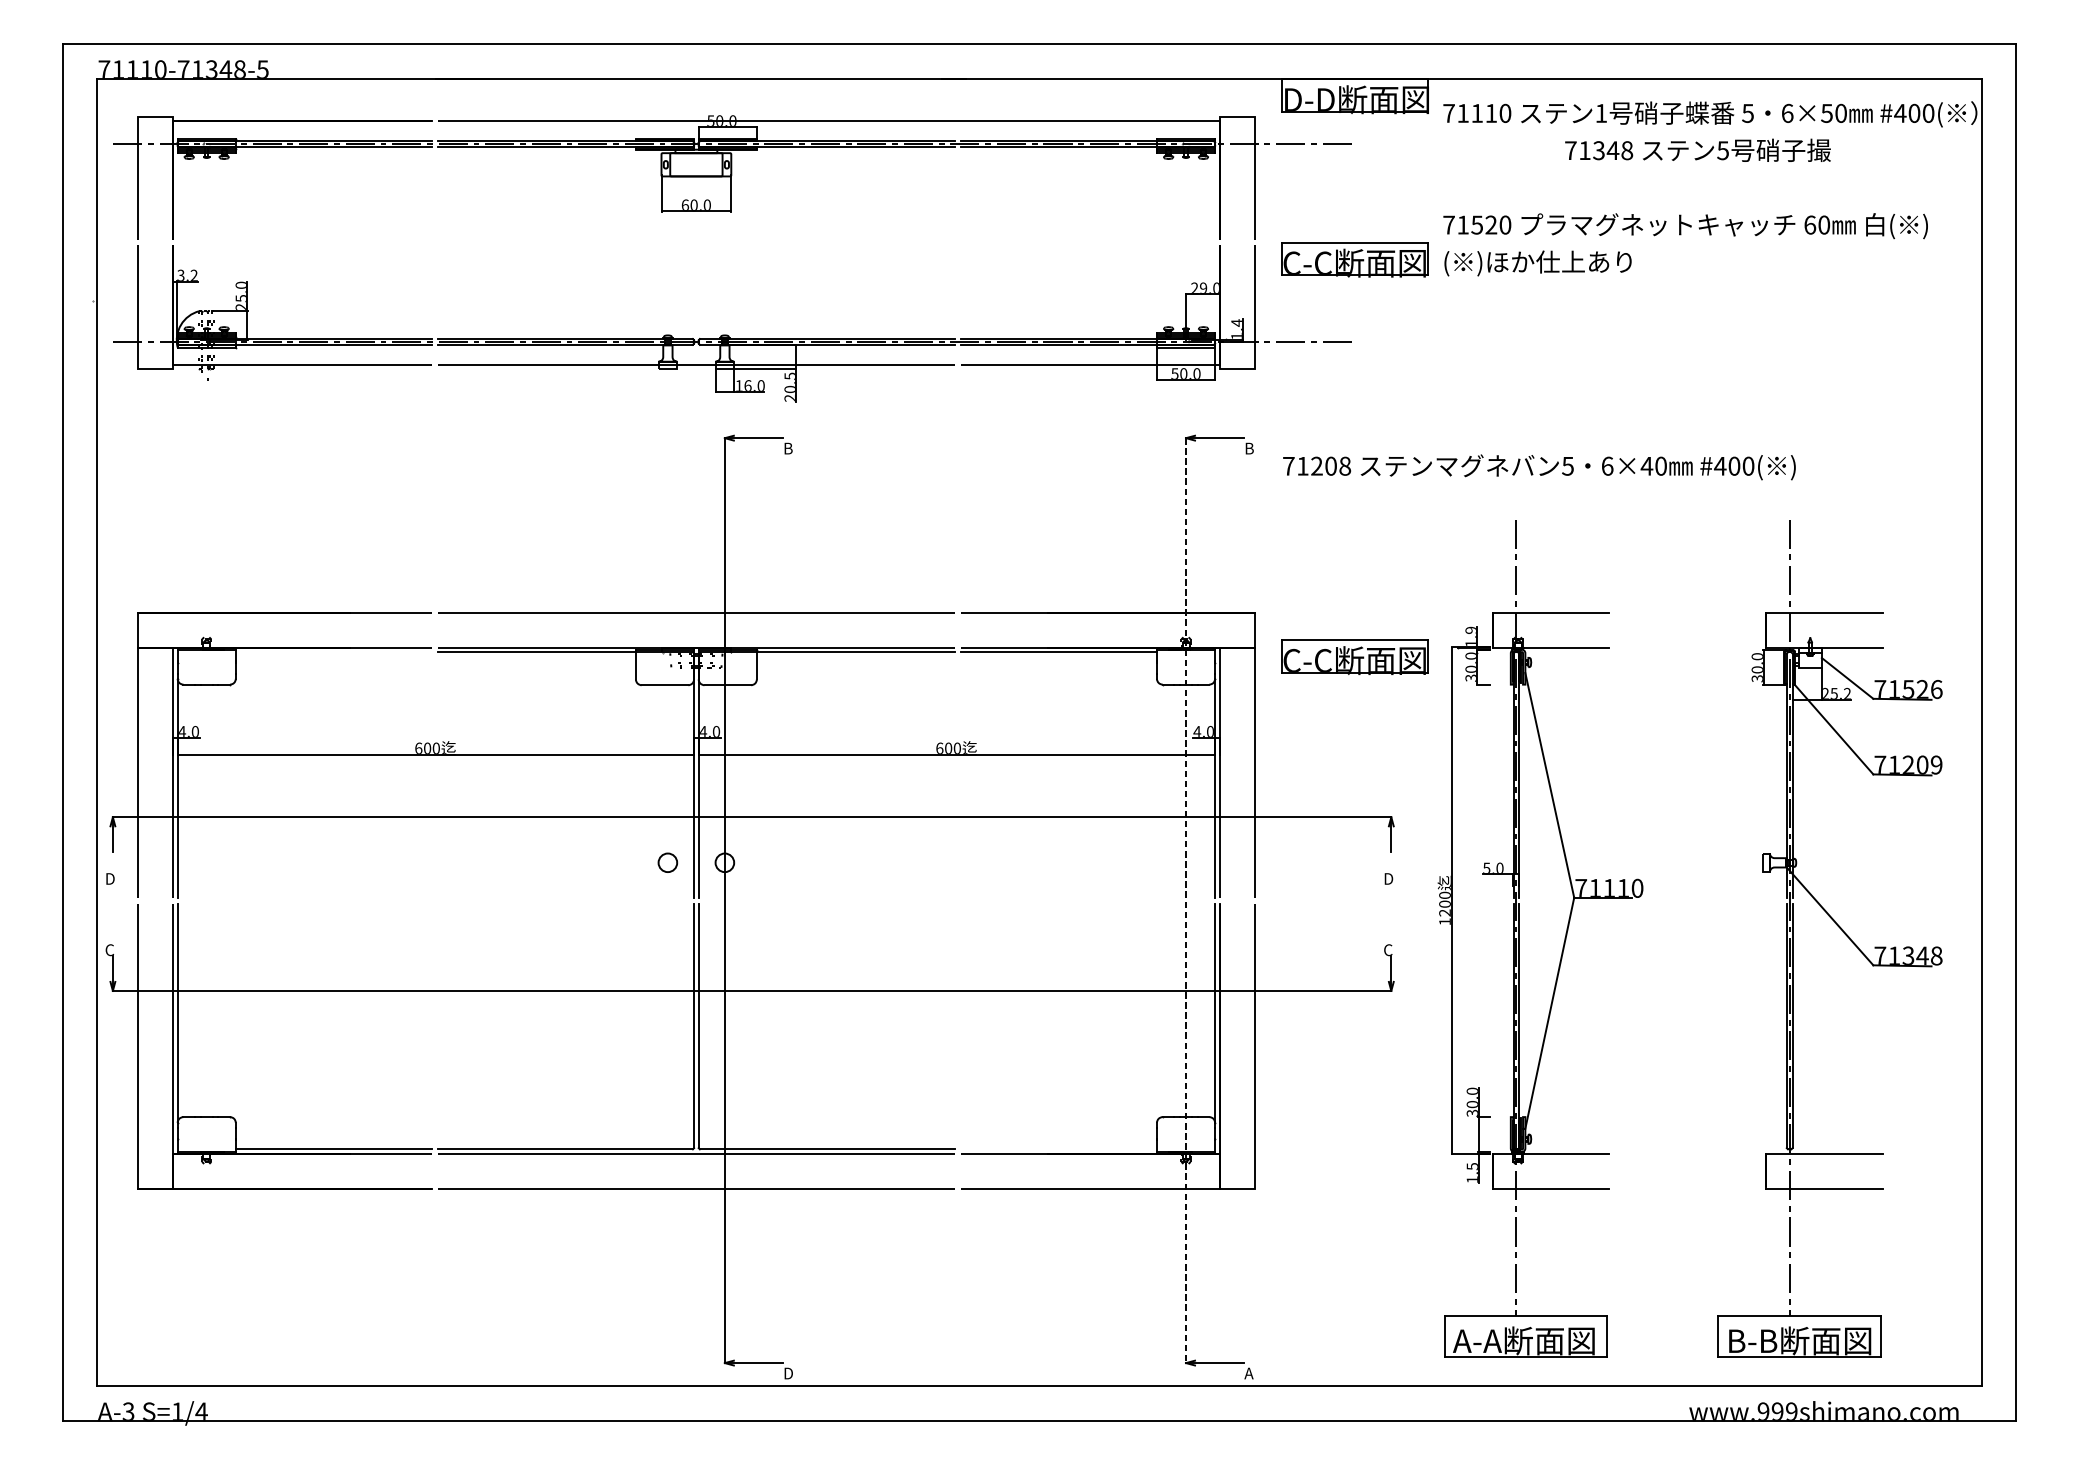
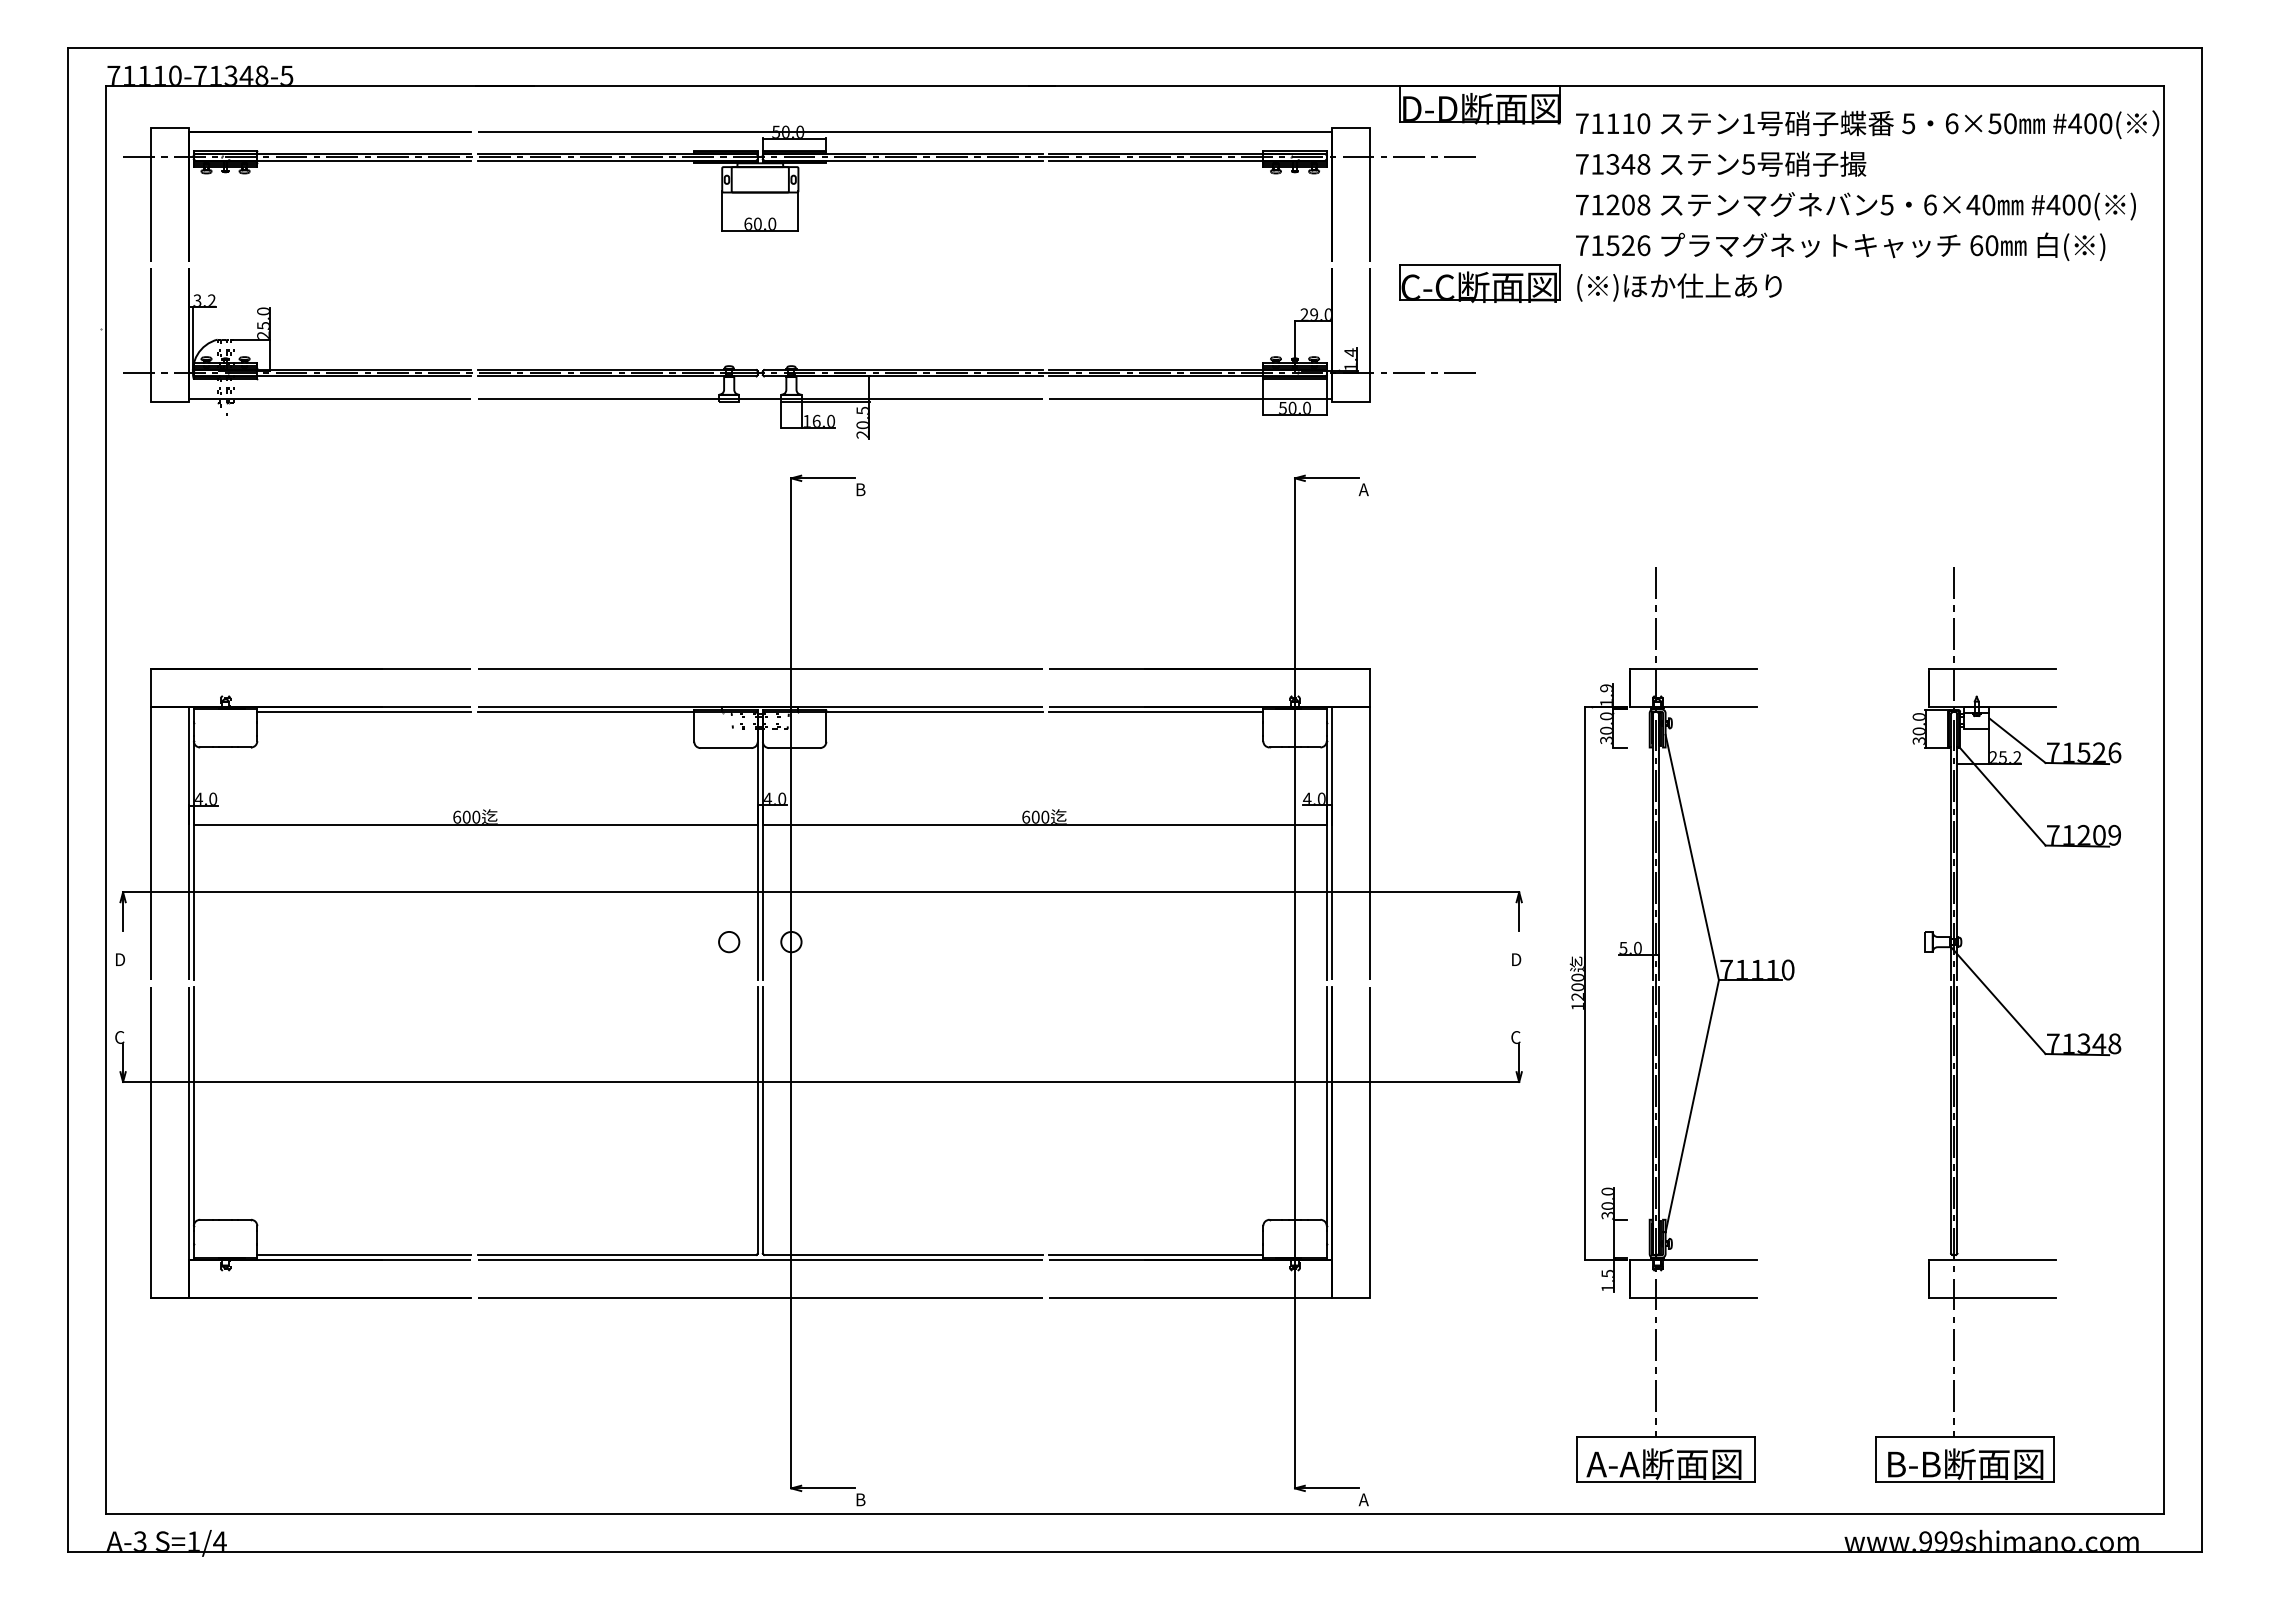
text: (1698, 149) -> (1721, 163), moved
text: (1505, 224) -> (1643, 245), 71520 -> 71526
text: (1248, 448) -> (1363, 489), B -> A
text: (1539, 467) -> (1855, 206), moved
line: (333, 652) -> (364, 712), added
part: (1354, 657) -> (1479, 717), removed
line: (1186, 900) -> (1295, 983), dashed -> solid
line: (1059, 1148) -> (1156, 1254), added
text: (789, 1373) -> (861, 1499), D -> B

